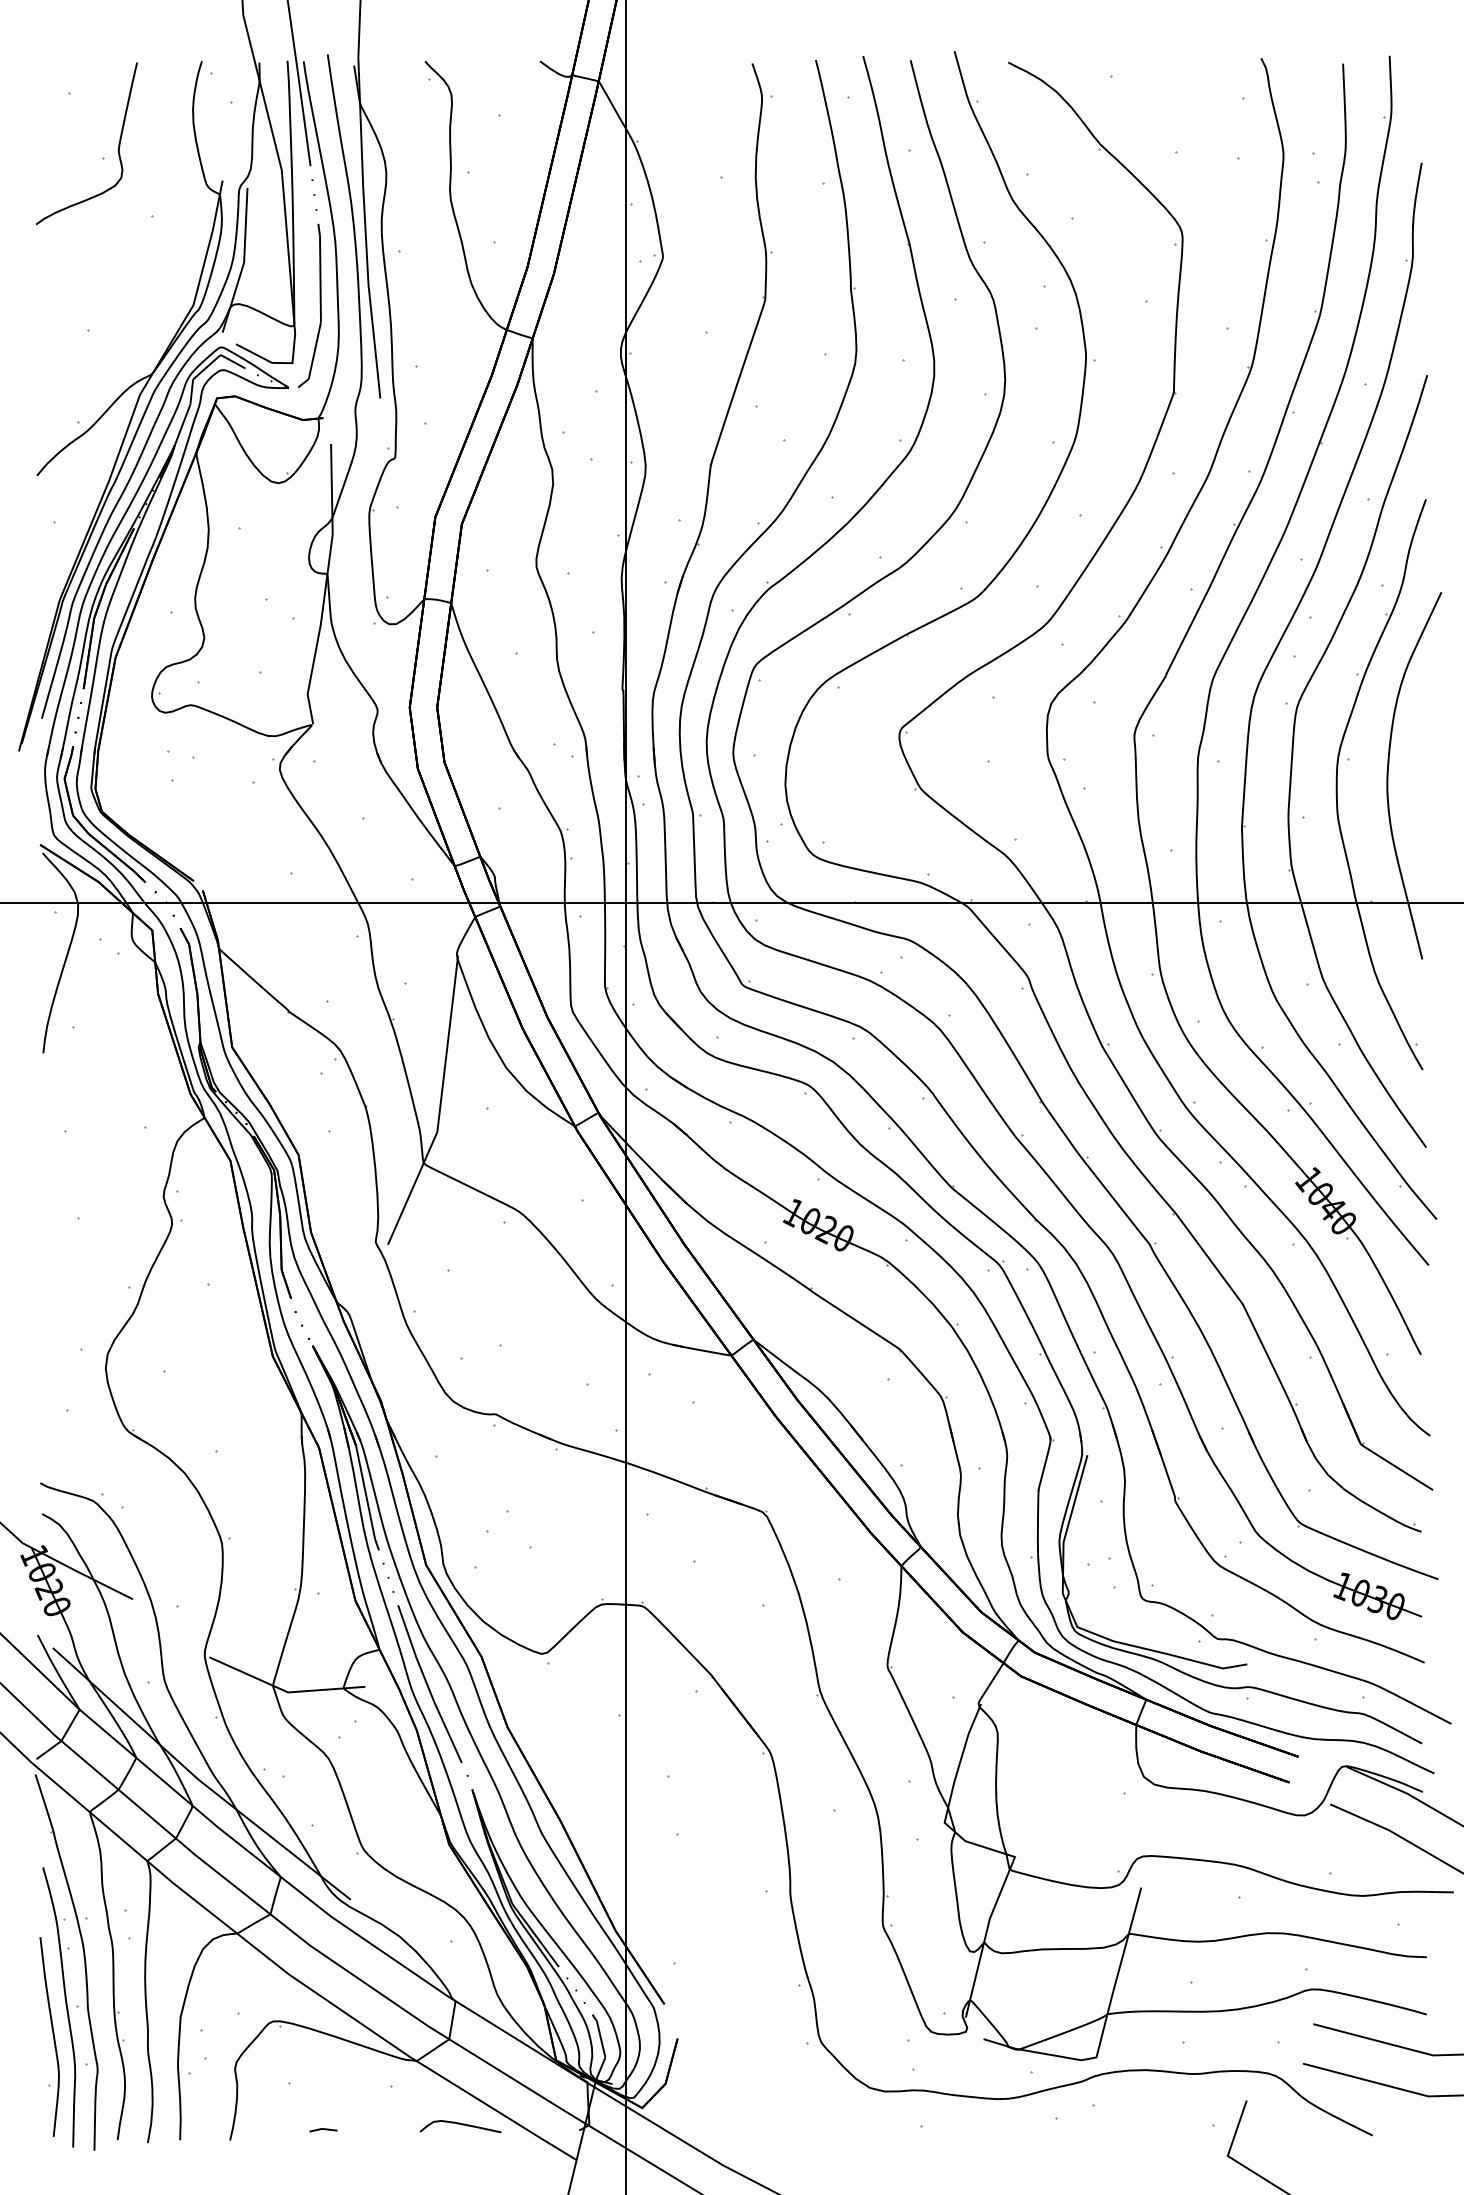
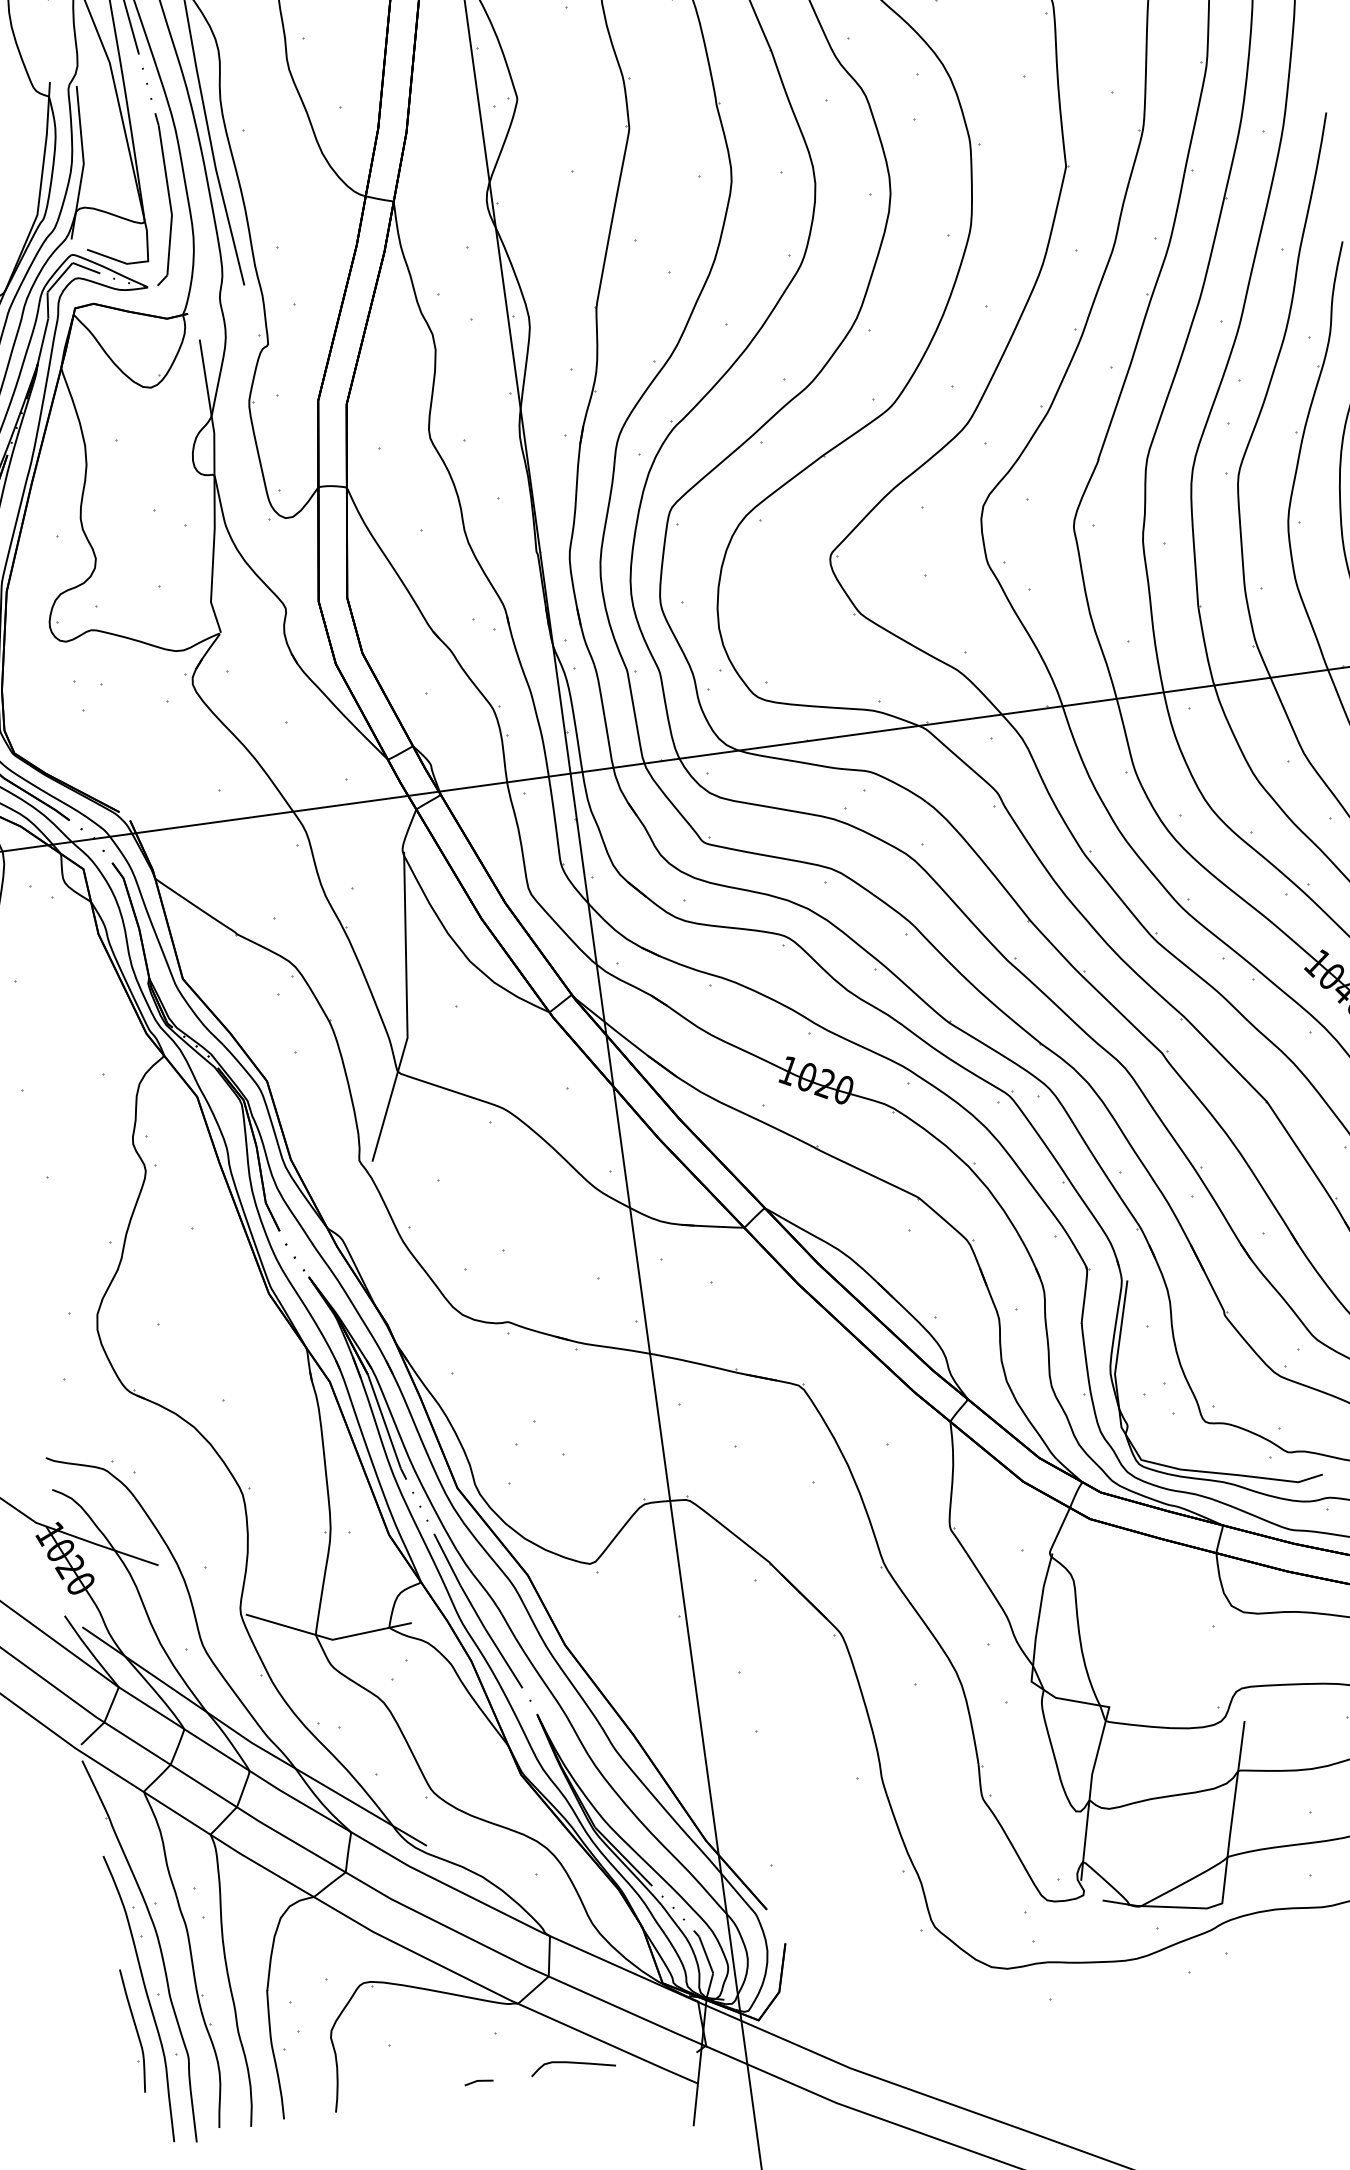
part: (49, 2036) -> (133, 2030), size x0.6
line: (323, 2129) -> (478, 2081), moved

